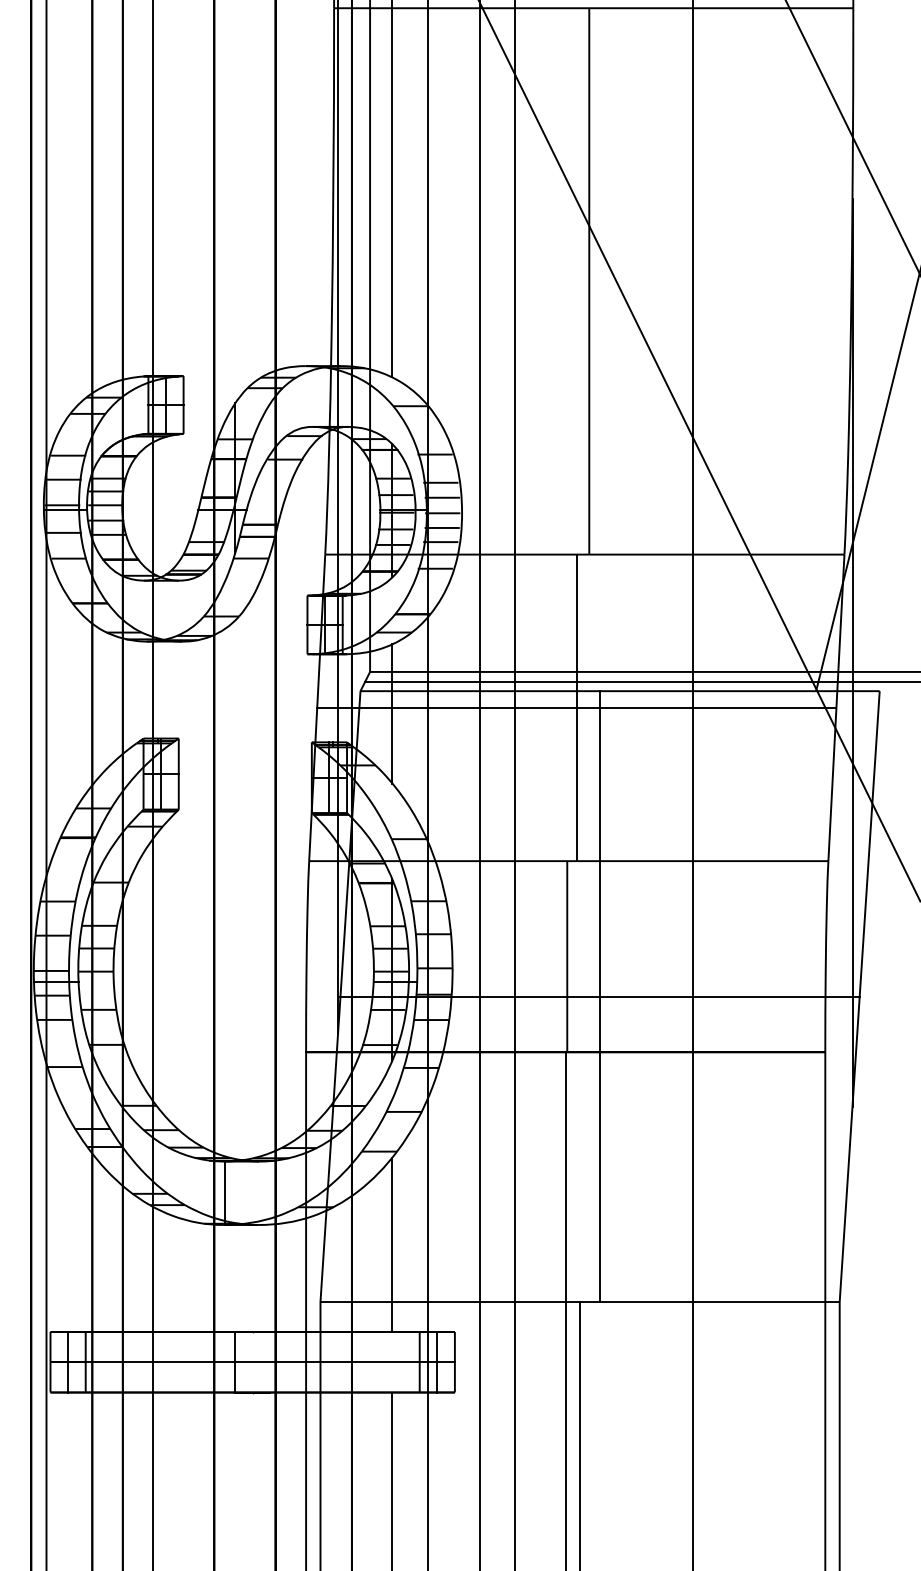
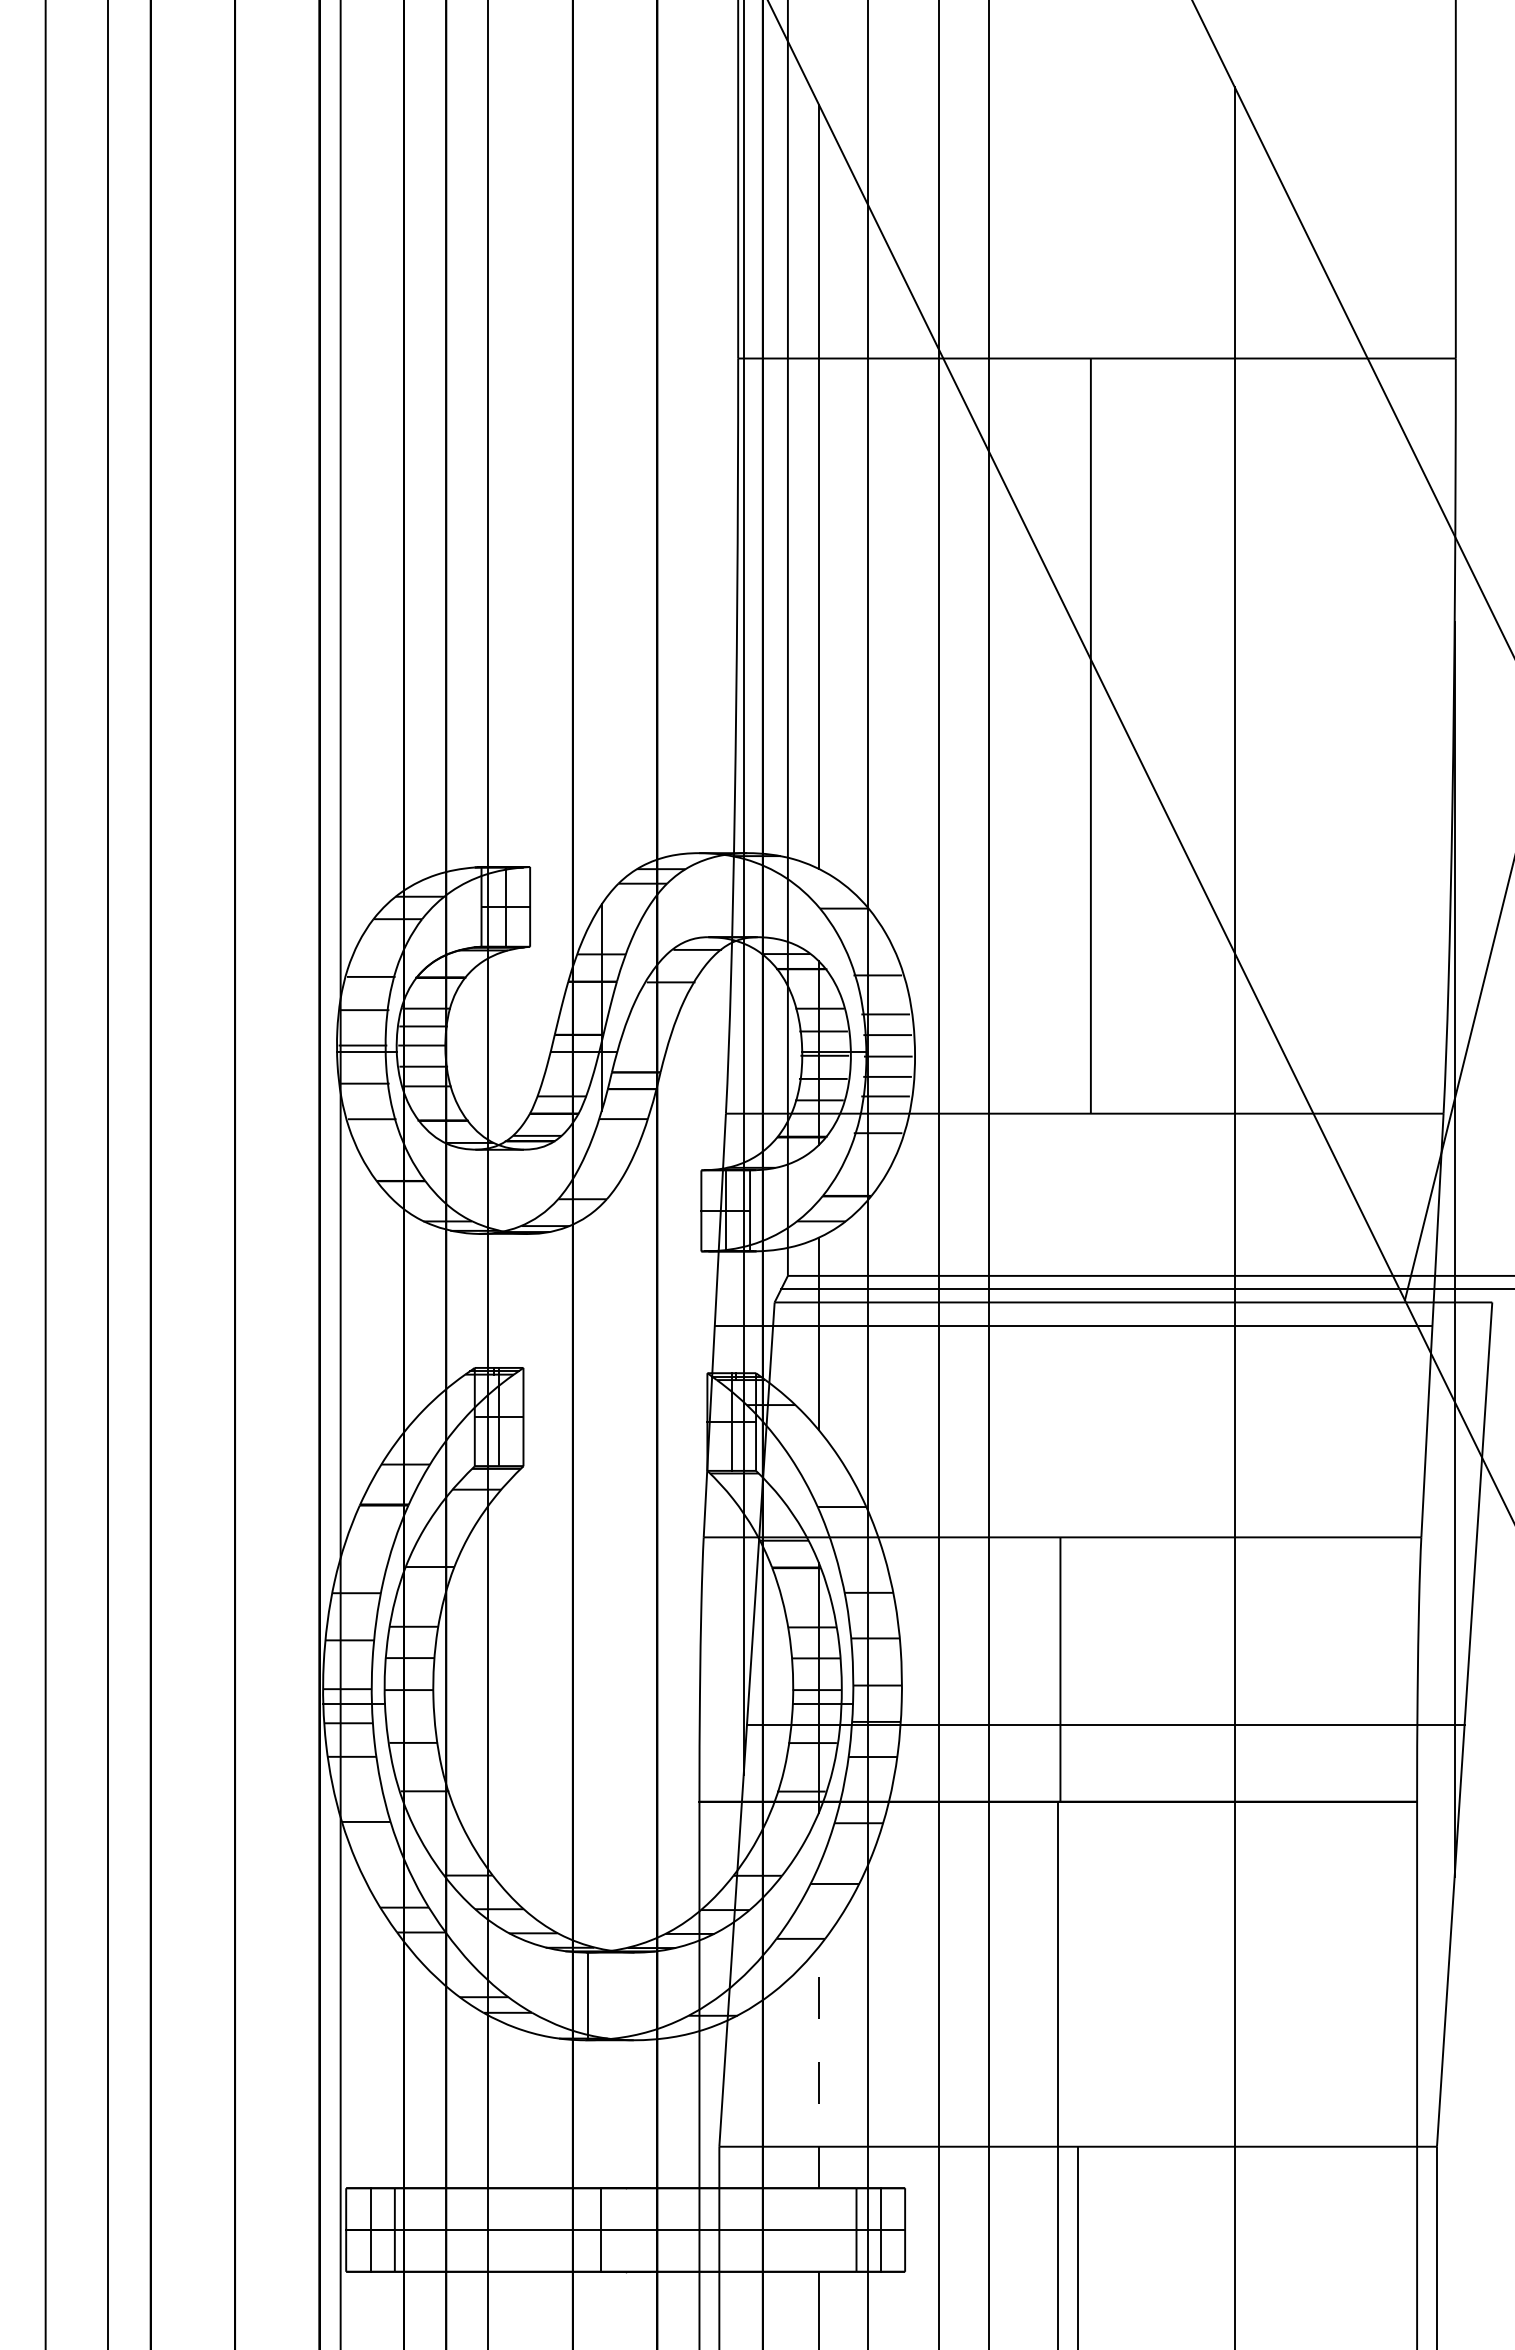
line: (576, 707) -> (1073, 1325), removed
line: (599, 996) -> (1105, 1724), removed
line: (392, 1244) -> (818, 2067), solid -> dashed

